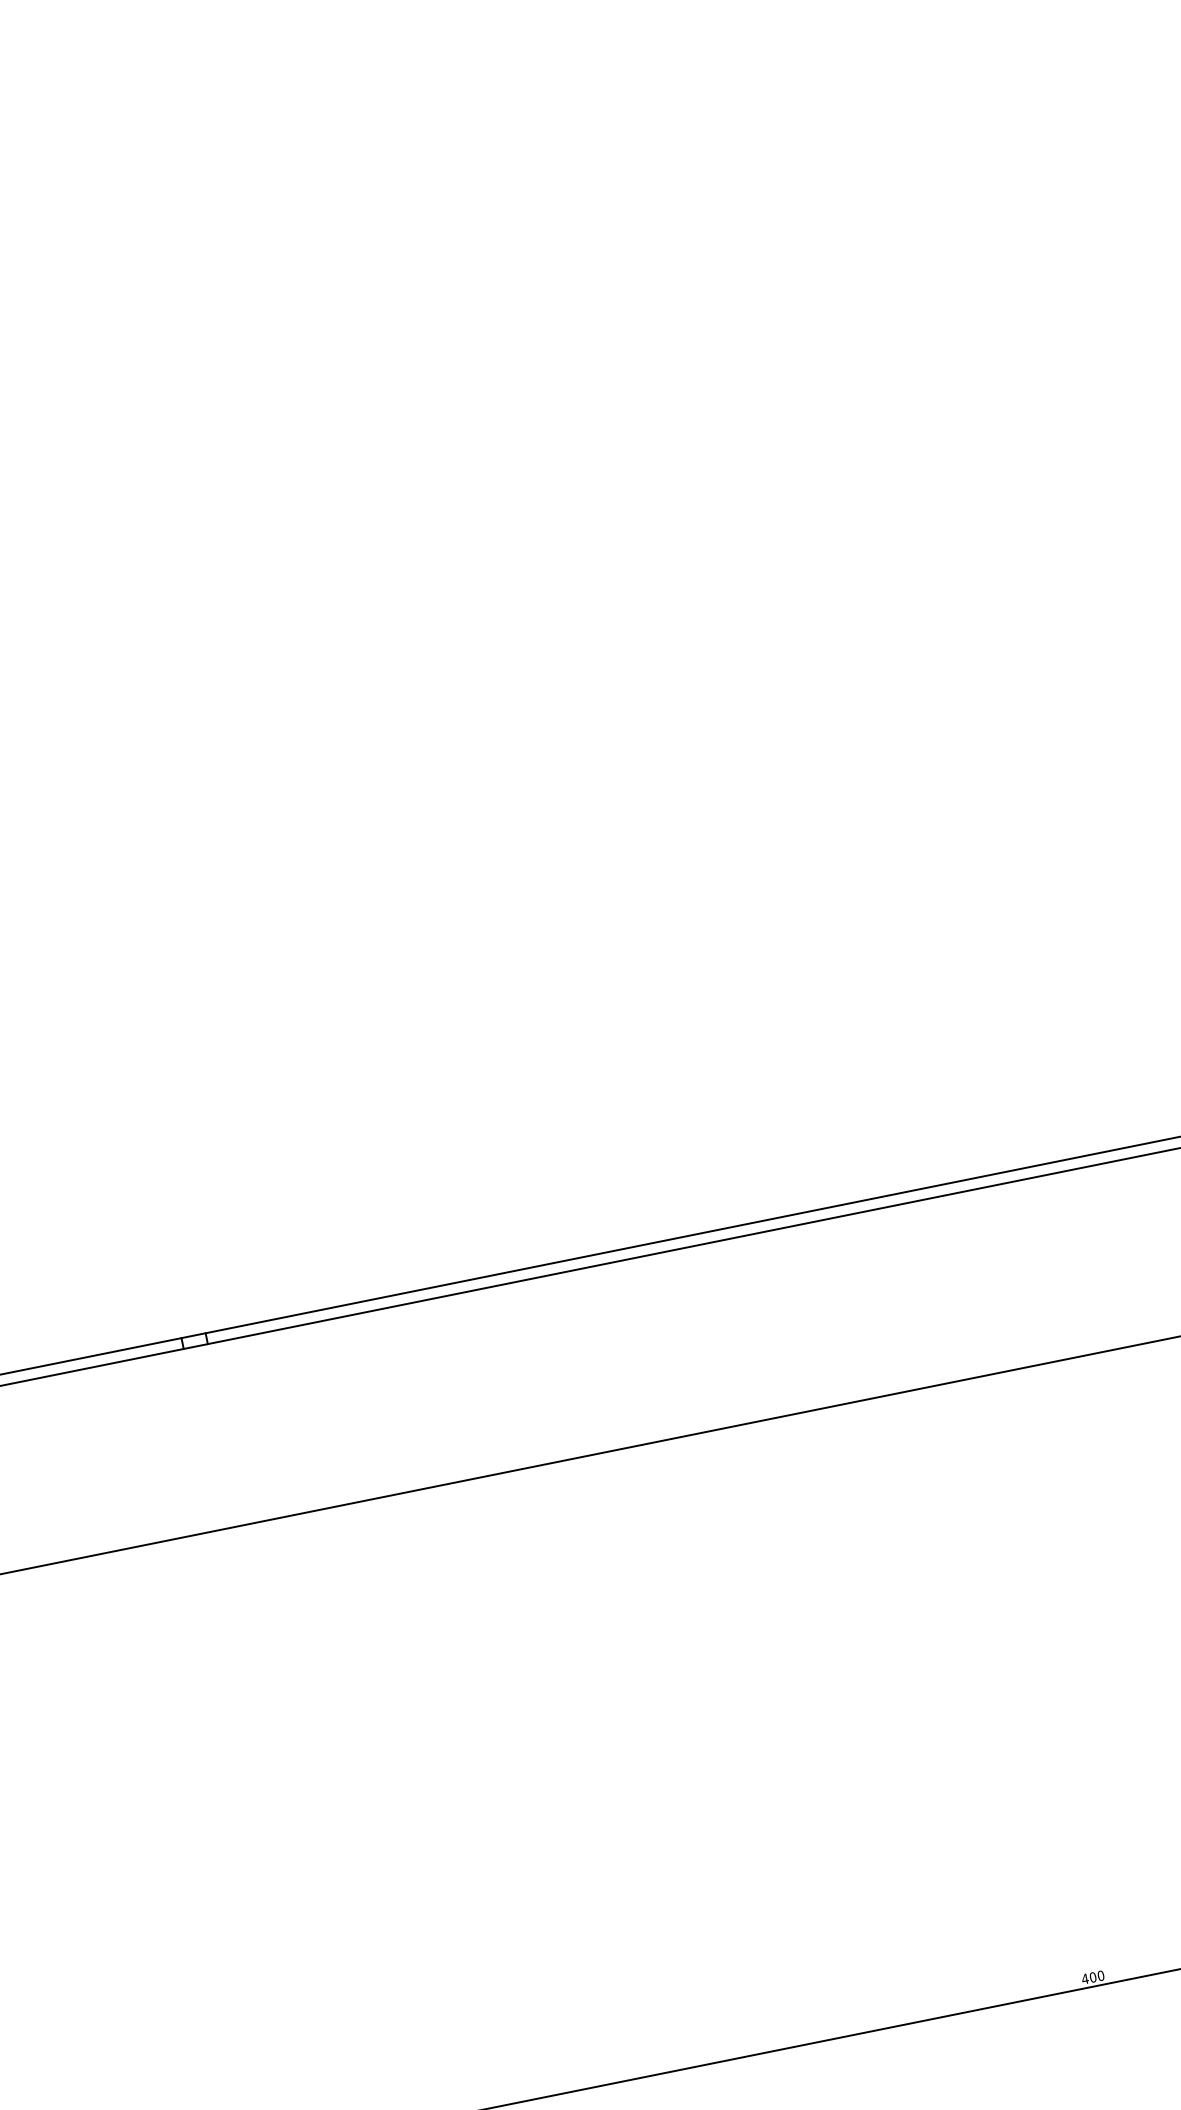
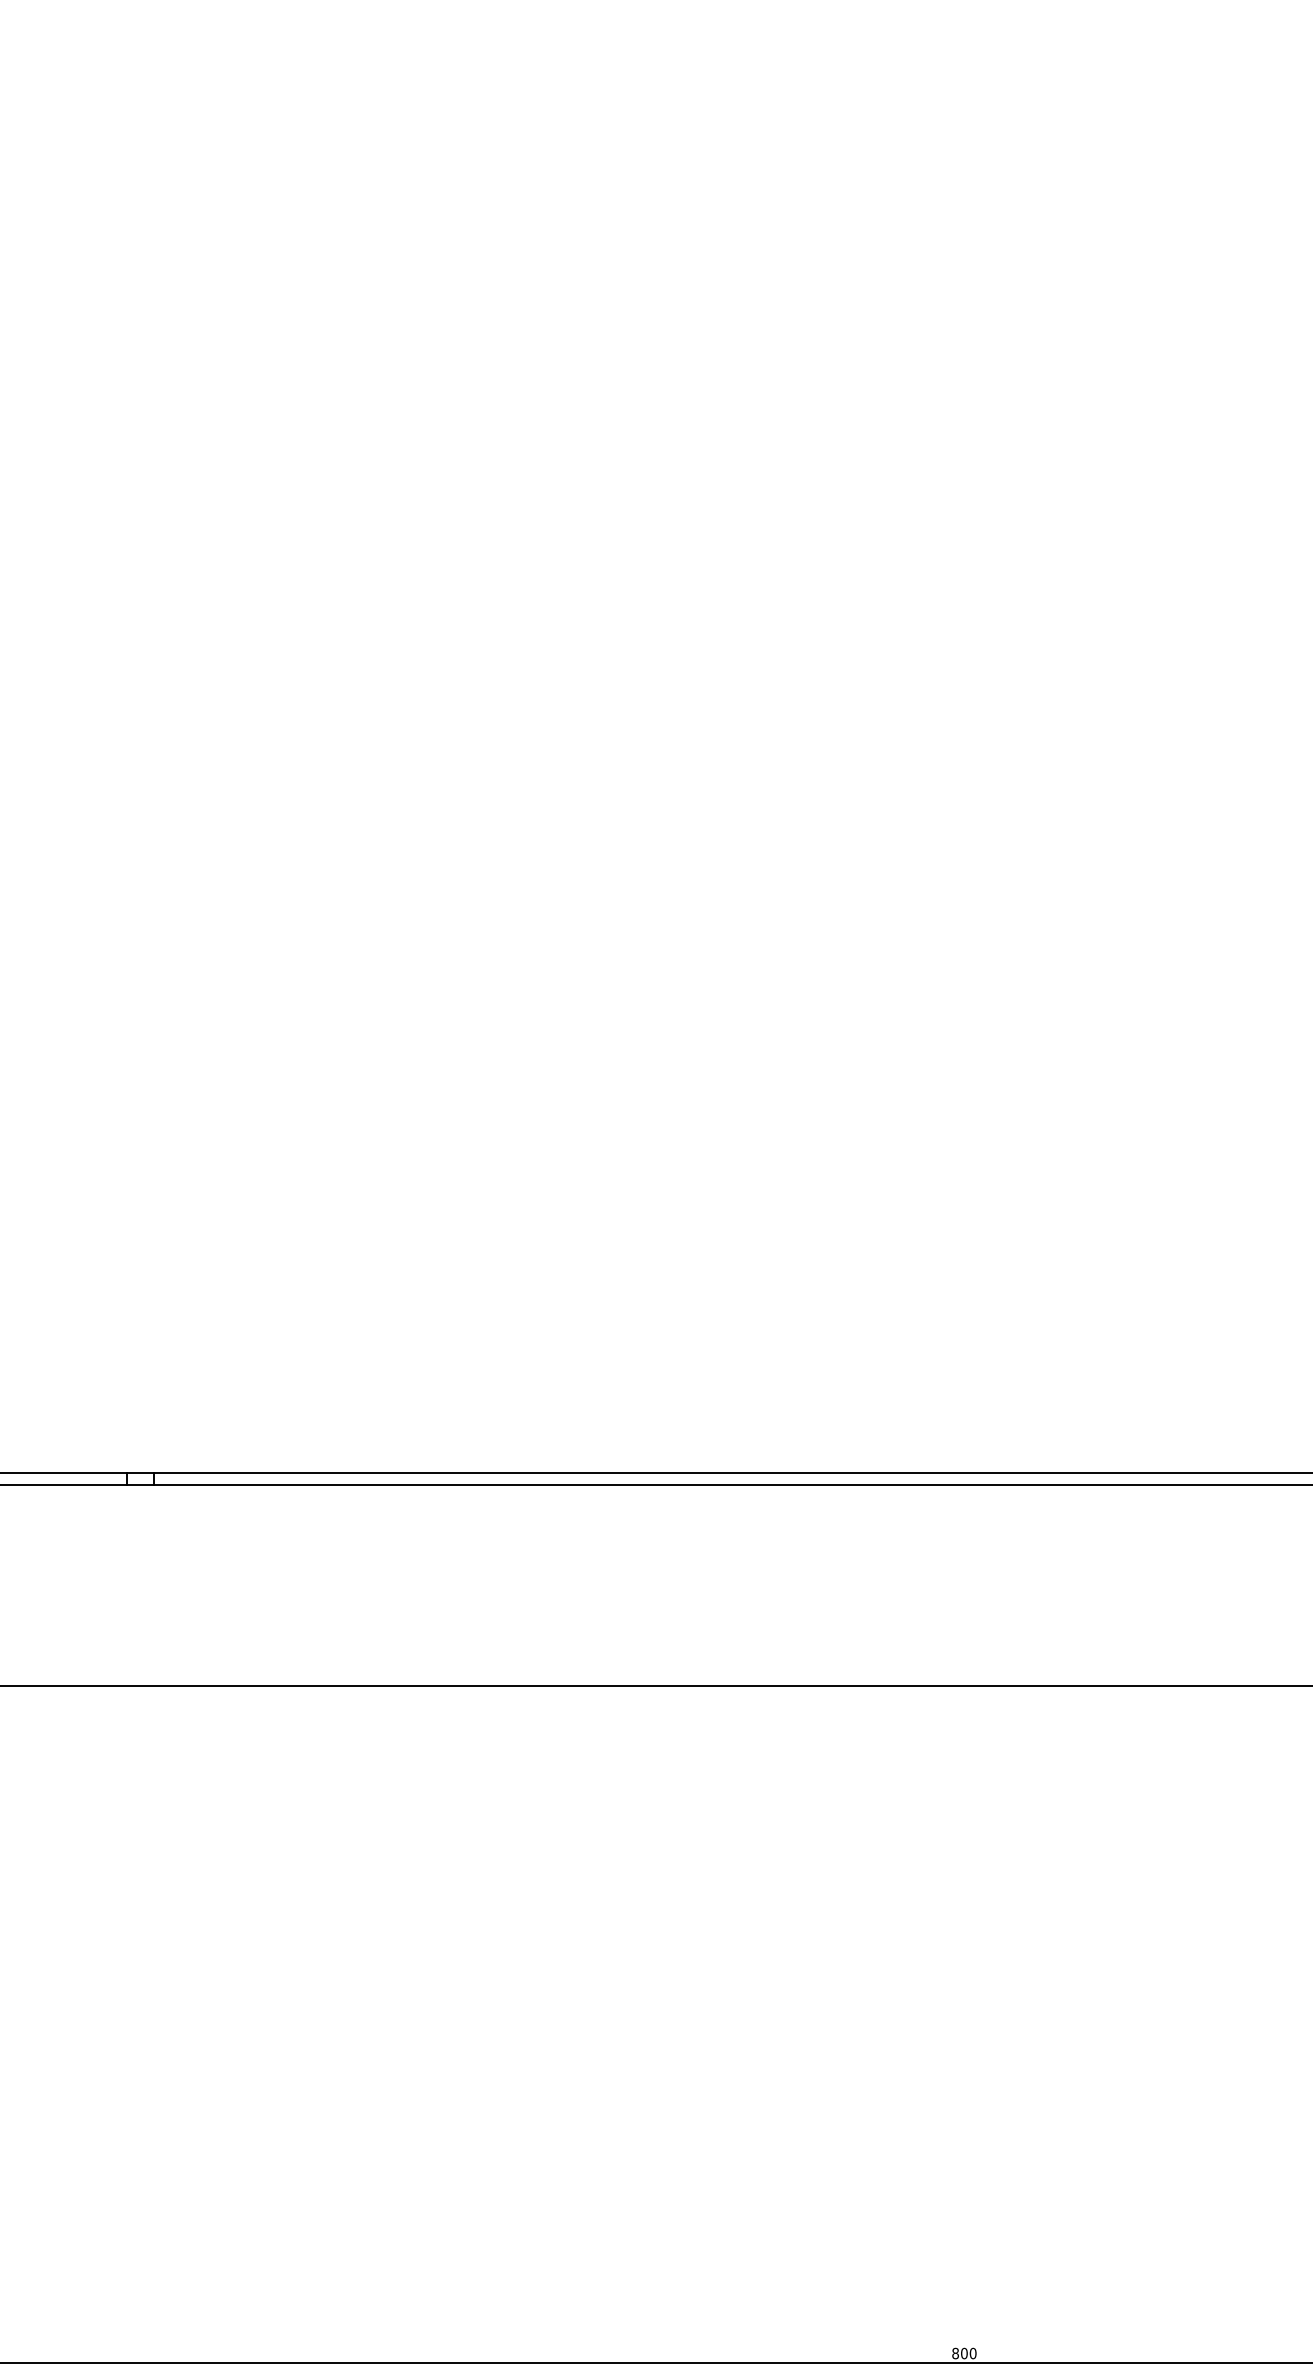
text: (1085, 1978) -> (955, 2353), 400 -> 800

